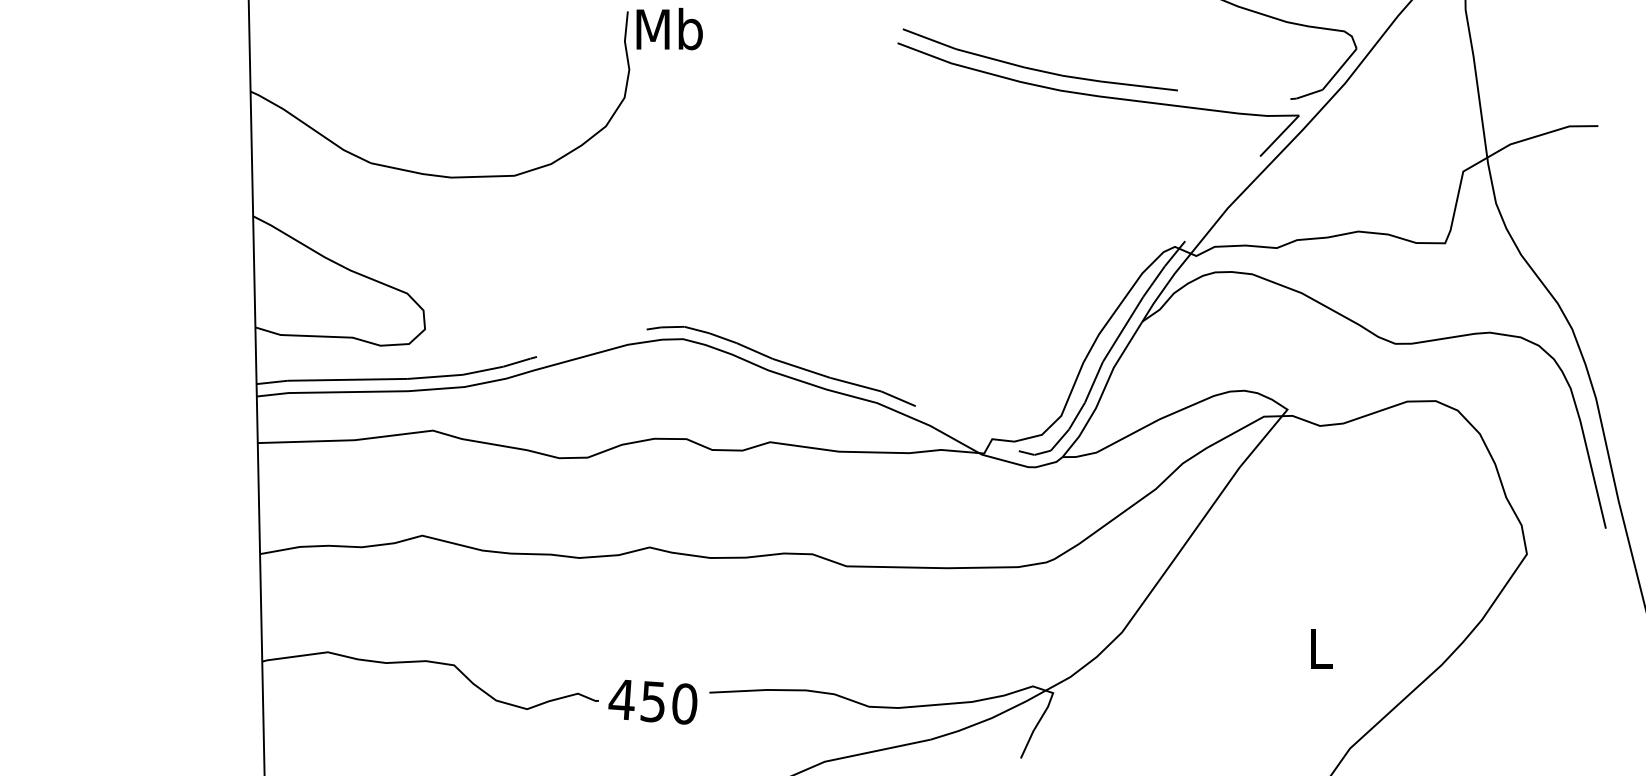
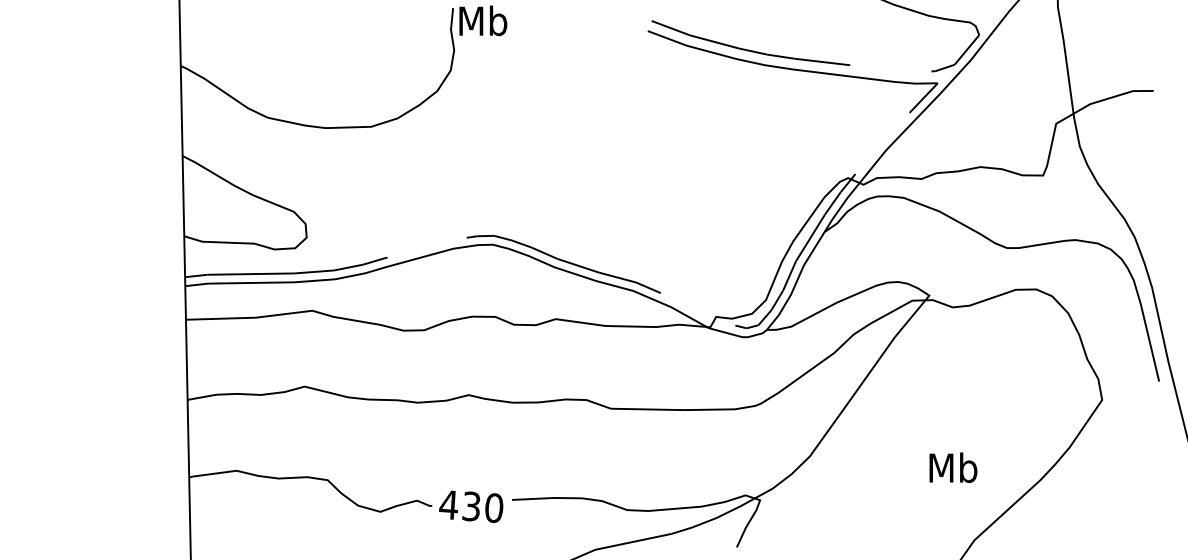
text: (1320, 648) -> (953, 468), L -> Mb
text: (653, 701) -> (471, 506), 450 -> 430

